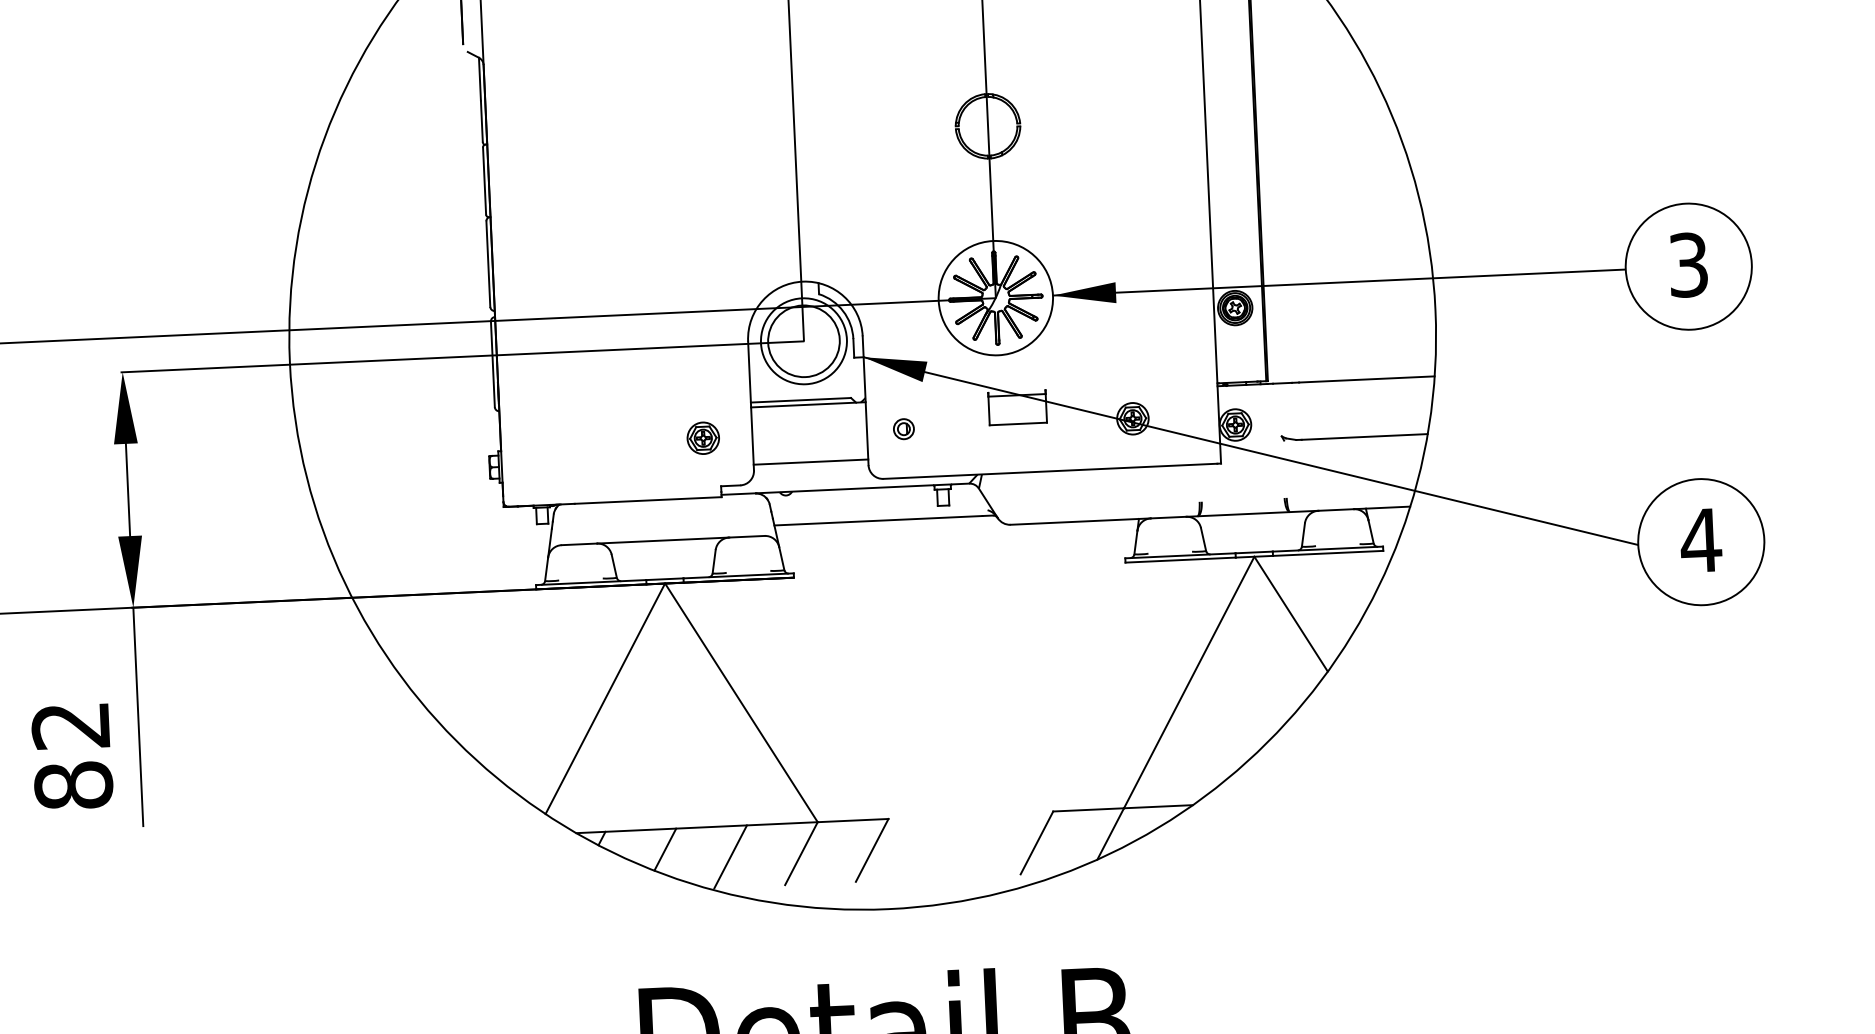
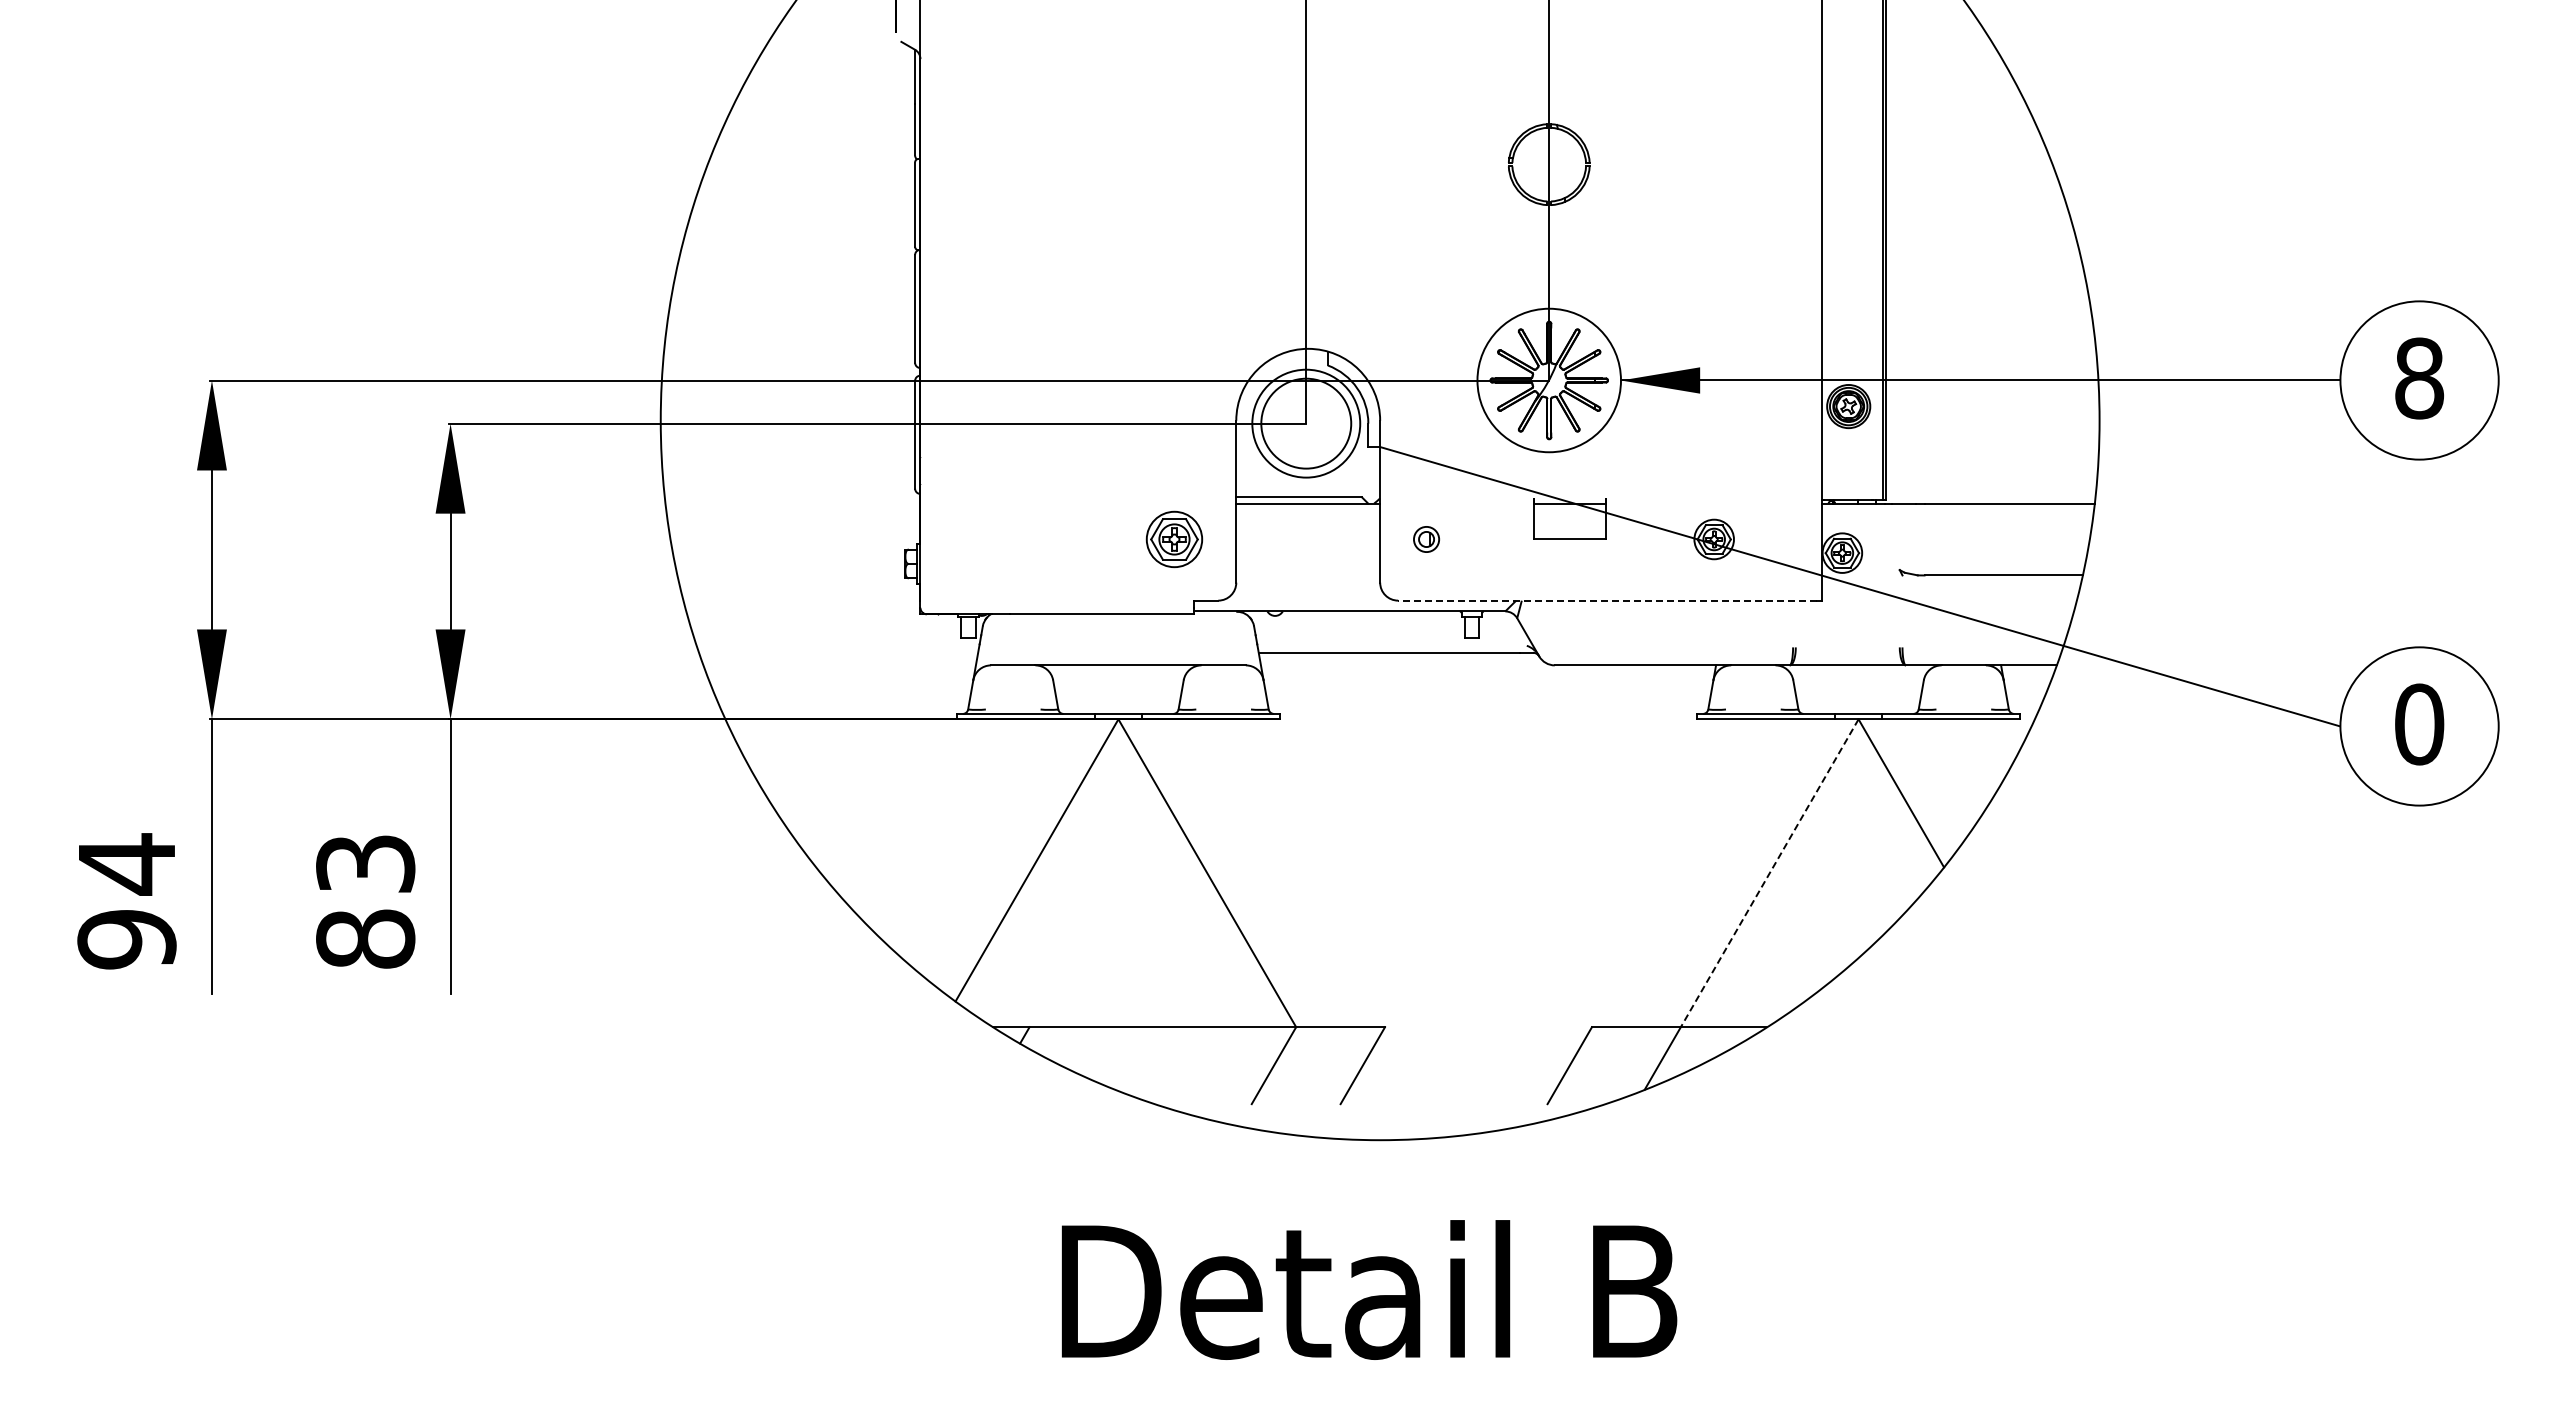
text: (1688, 265) -> (2419, 378), 3 -> 8
fill: (895, 369) -> (1419, 464), removed
part: (703, 438) -> (1174, 539), size x1.4
line: (811, 462) -> (1308, 575), removed
line: (1050, 471) -> (1607, 600), solid -> dashed
text: (1701, 540) -> (2419, 724), 4 -> 0
line: (1189, 682) -> (1769, 873), solid -> dashed
text: (70, 725) -> (365, 863), 82 -> 83
line: (665, 849) -> (1103, 1052), removed
line: (730, 856) -> (1184, 1065), removed

